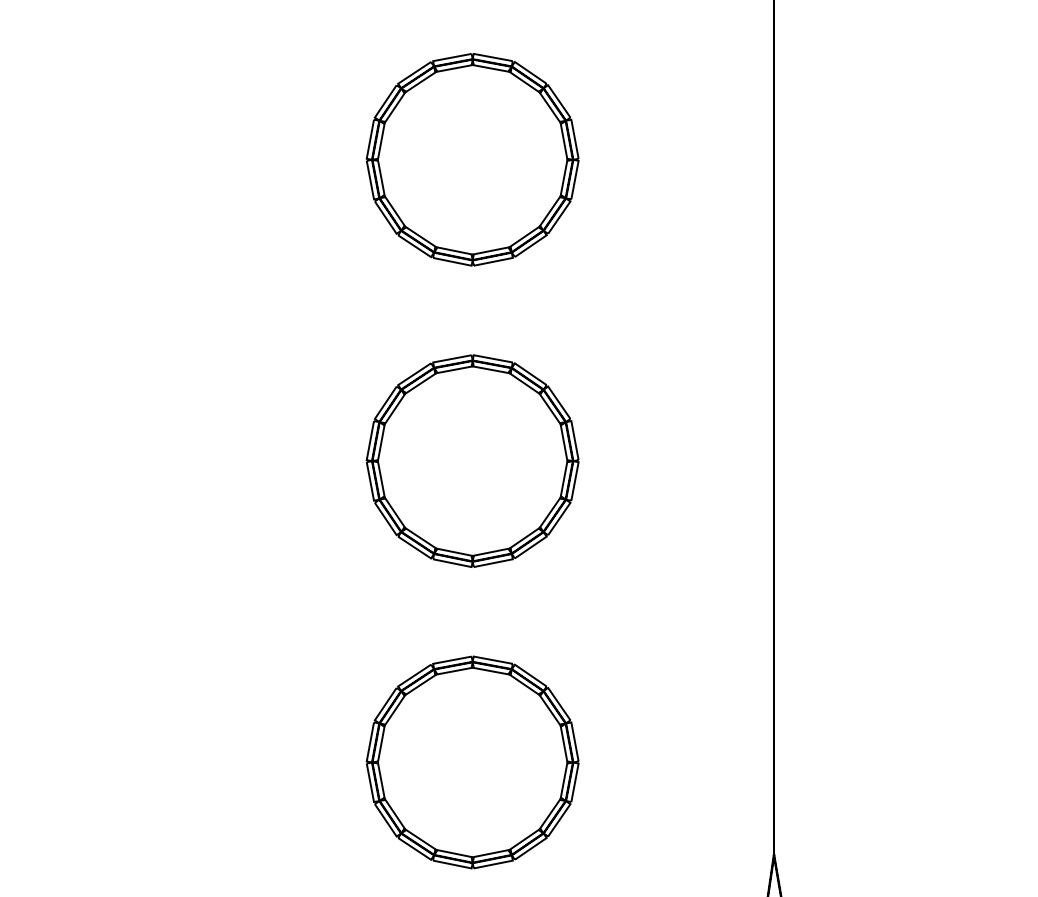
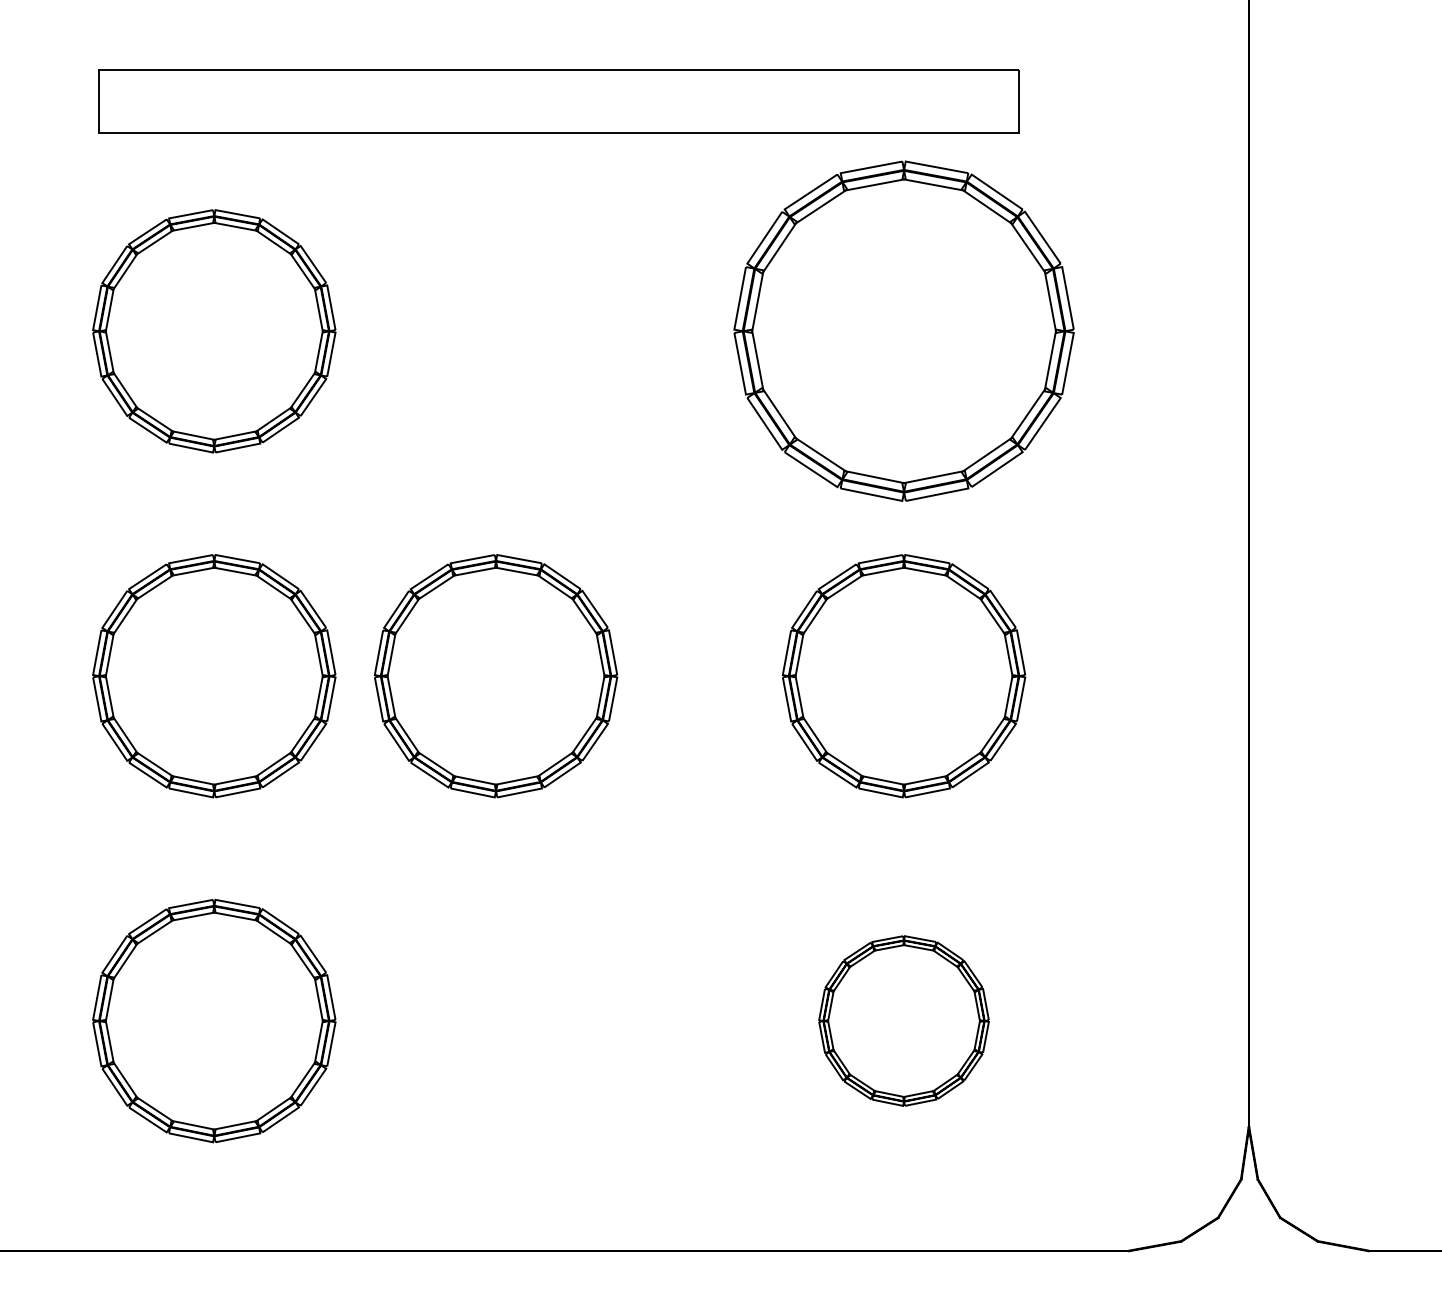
part: (472, 159) -> (903, 331), size x1.4
part: (115, 461) -> (495, 676), added
part: (472, 762) -> (903, 1020), size x0.7

